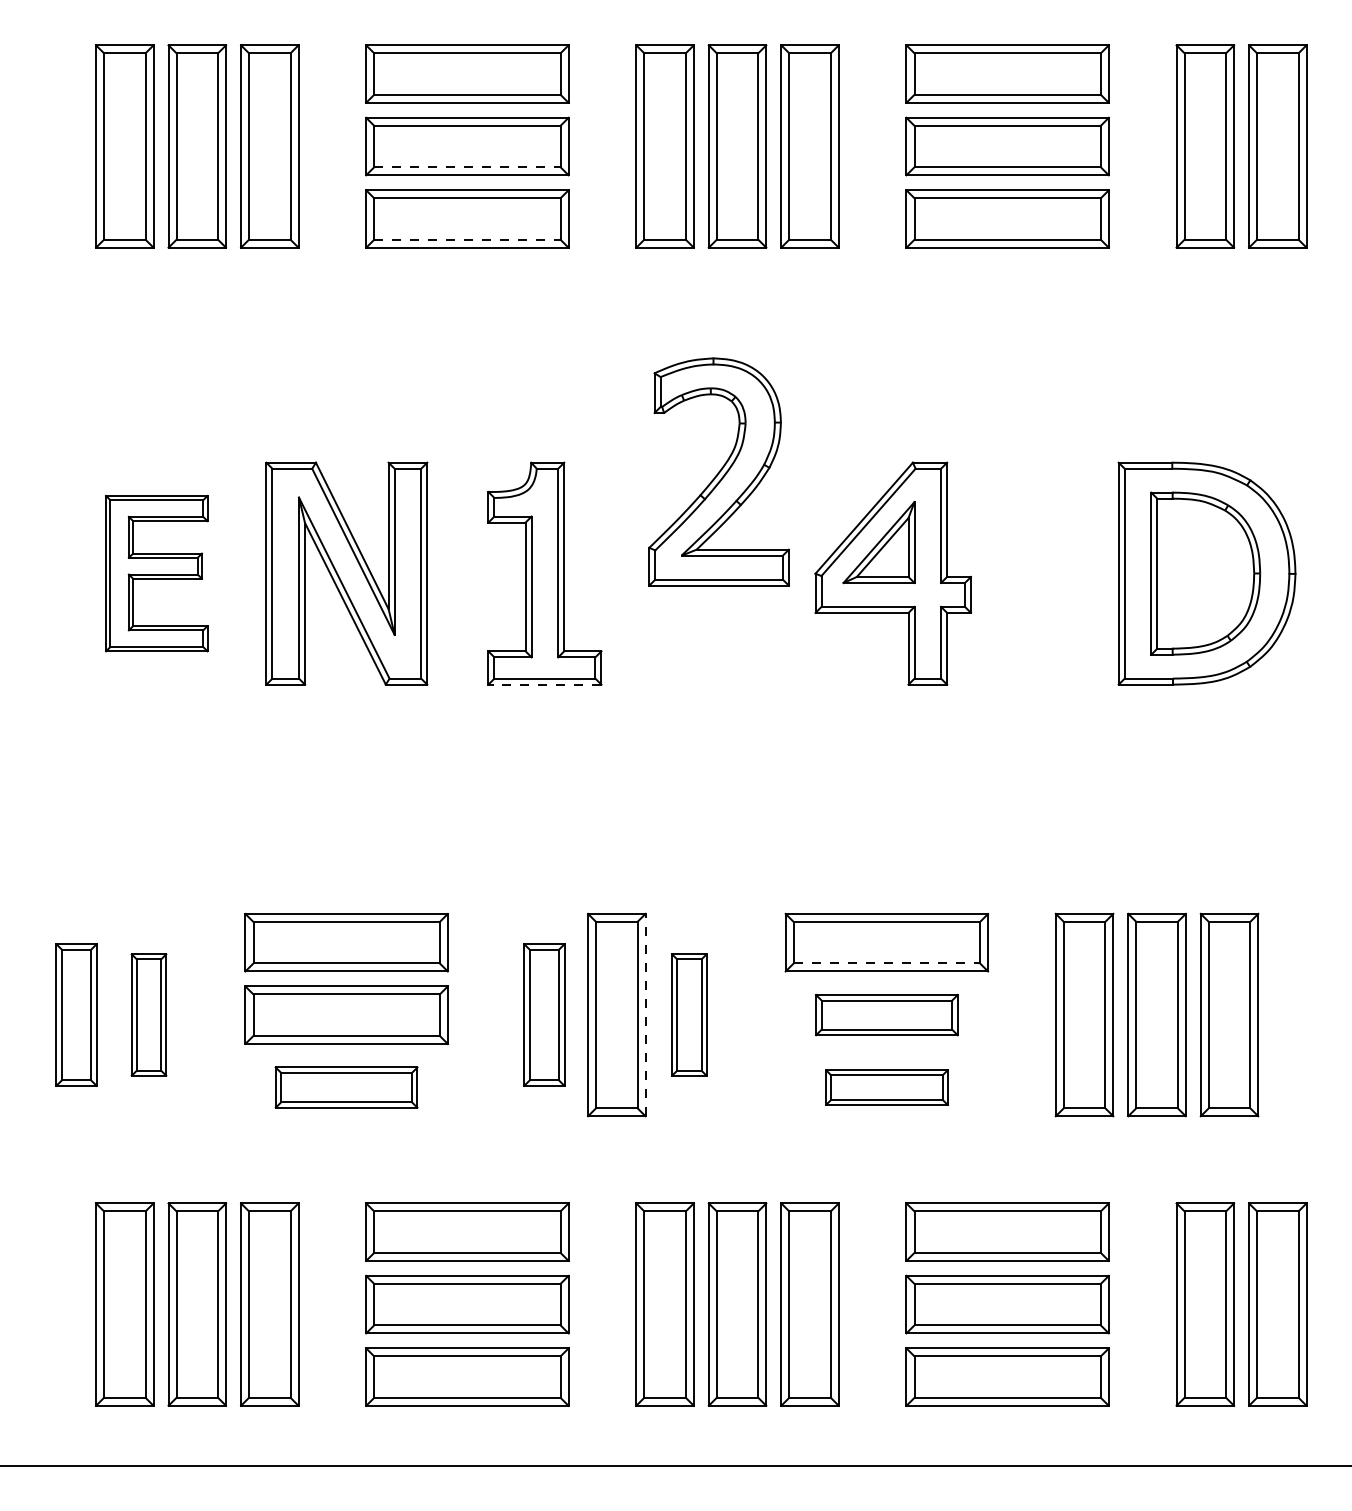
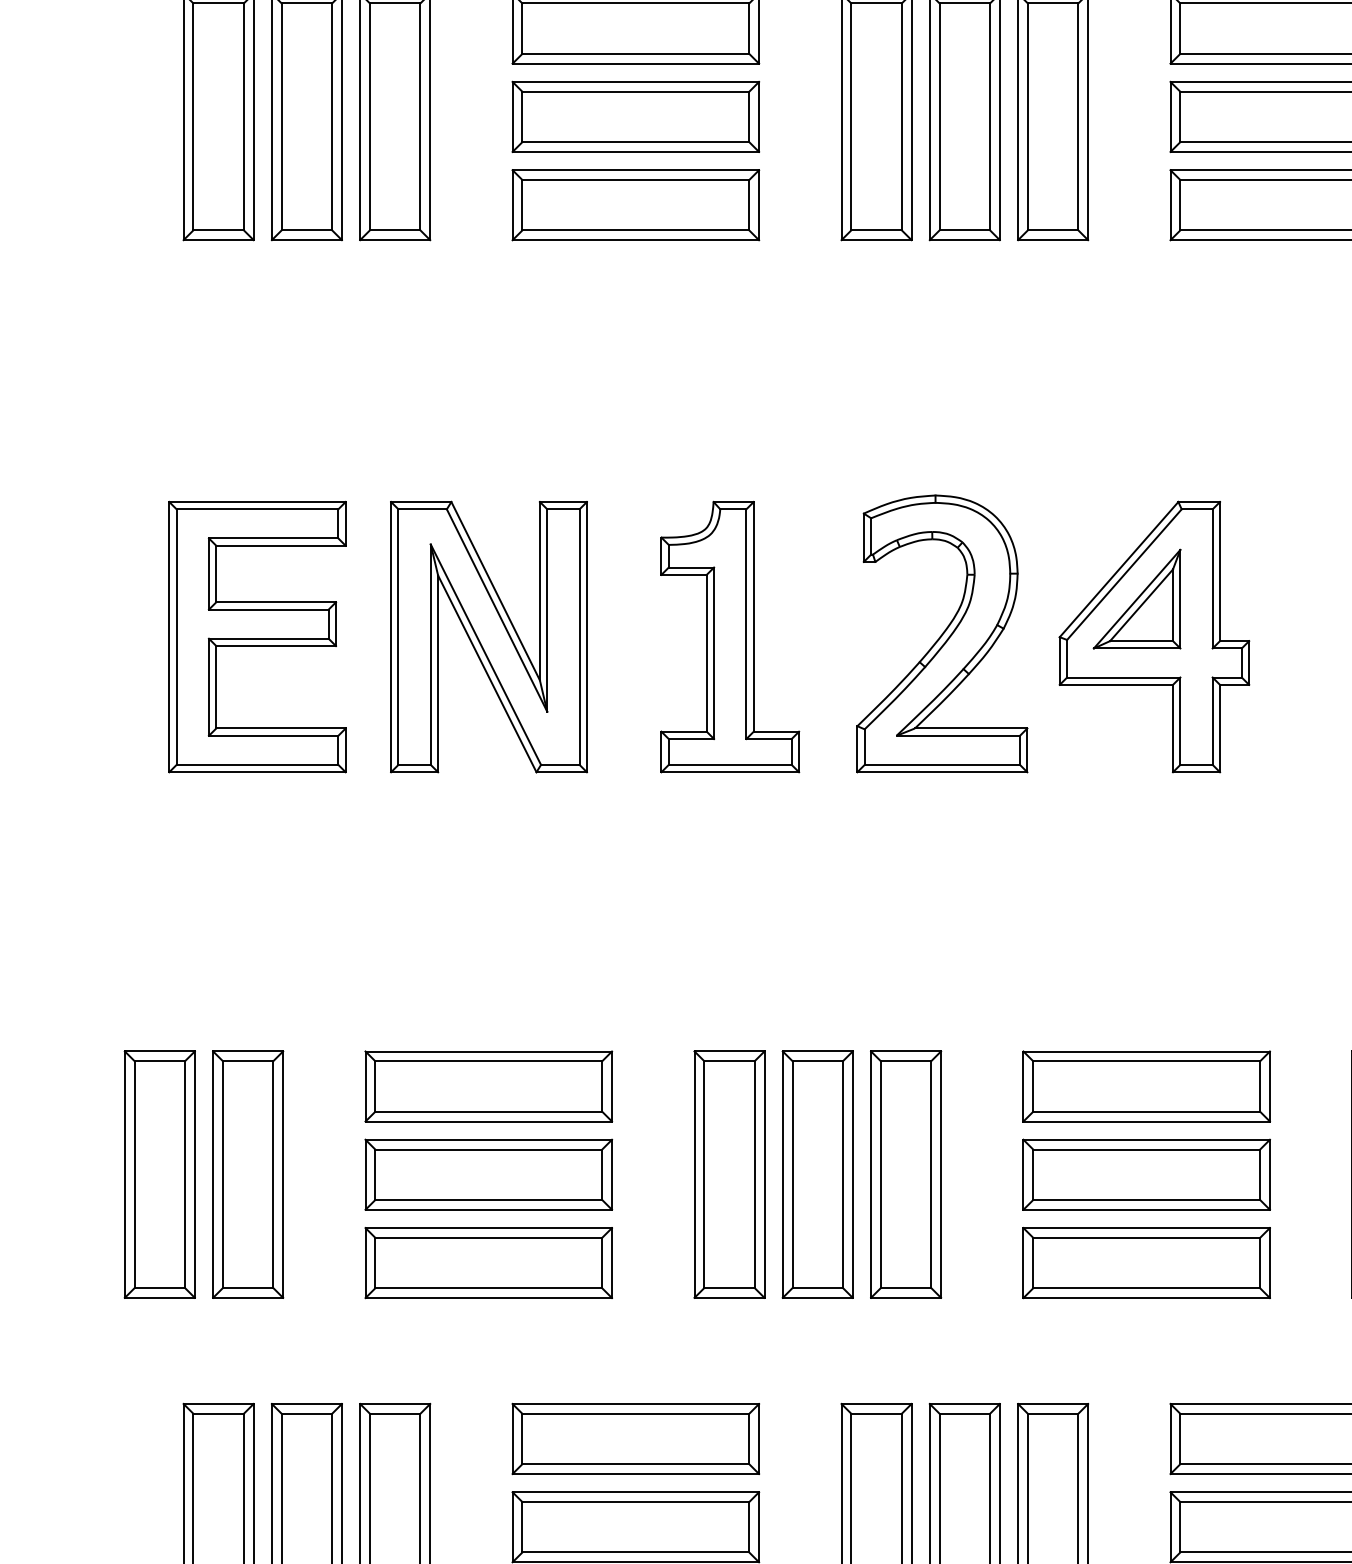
line: (467, 167) -> (635, 142), dashed -> solid
line: (467, 239) -> (635, 230), dashed -> solid
part: (718, 471) -> (941, 633), moved
part: (156, 573) -> (257, 636), size x1.43
line: (544, 684) -> (729, 772), dashed -> solid
line: (887, 963) -> (1147, 1111), dashed -> solid
part: (76, 1014) -> (159, 1173), size x1.43
part: (148, 1014) -> (247, 1173), size x1.67
part: (544, 1014) -> (729, 1173), size x1.43
line: (645, 1014) -> (852, 1173), dashed -> solid
part: (689, 1014) -> (906, 1173), size x1.67
part: (886, 1014) -> (1146, 1173), size x1.43
part: (346, 1087) -> (488, 1262), size x1.43
part: (886, 1087) -> (1146, 1262), size x1.67

